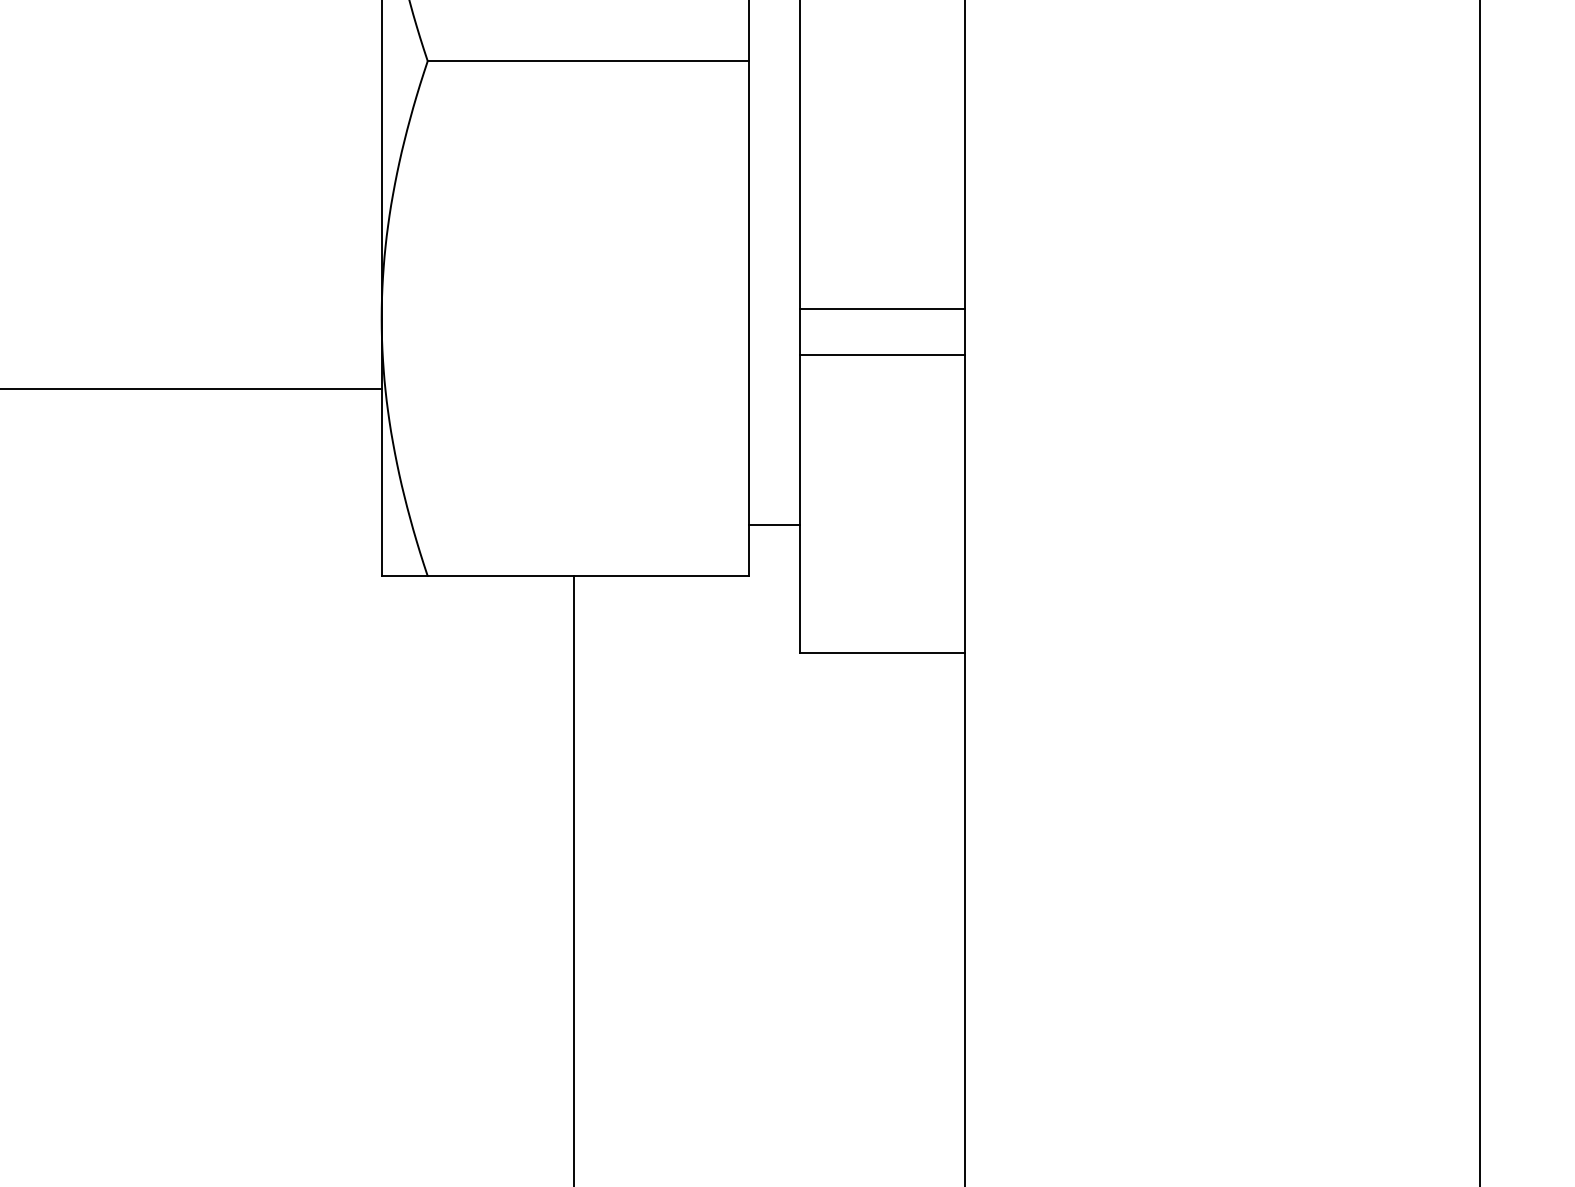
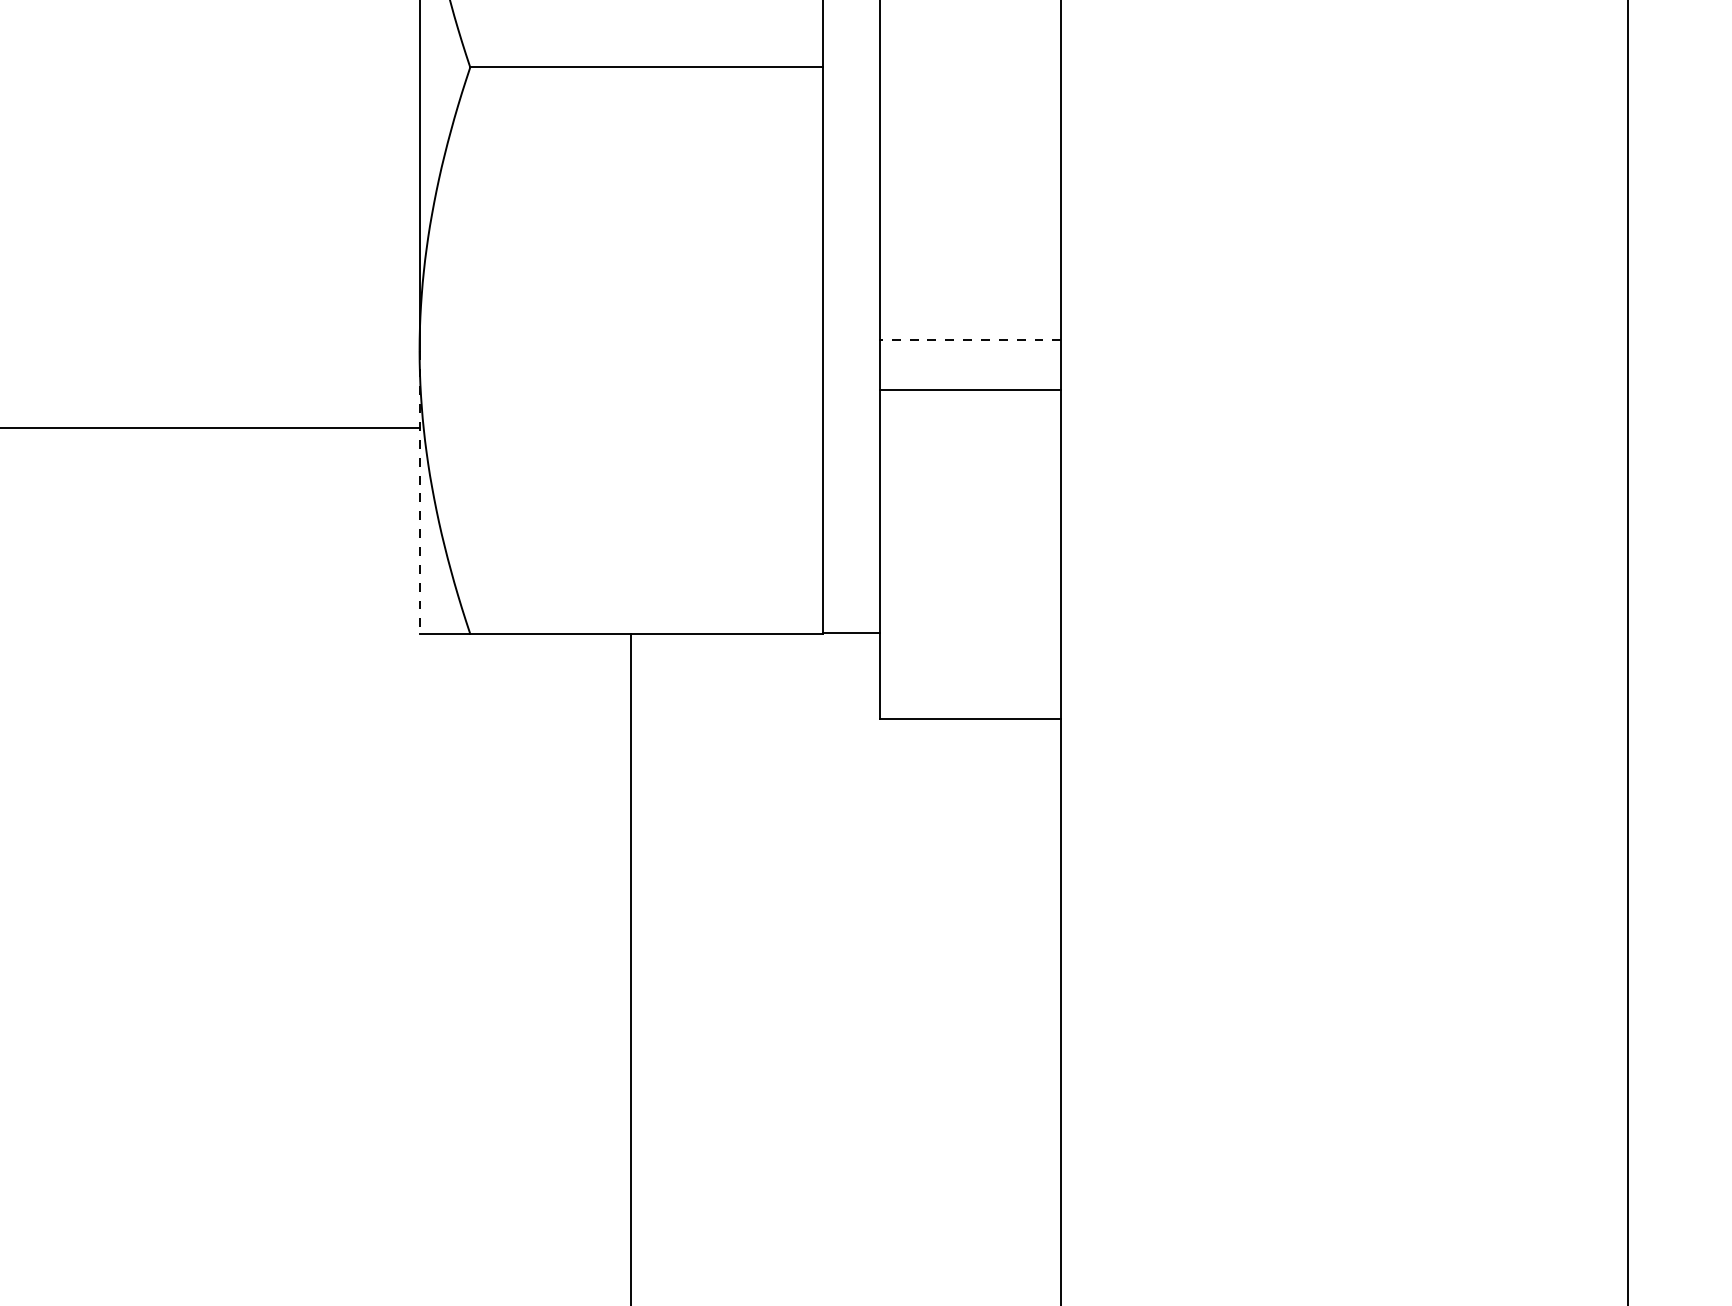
line: (882, 308) -> (970, 339), solid -> dashed
line: (381, 447) -> (419, 492), solid -> dashed
line: (774, 524) -> (851, 633), moved

